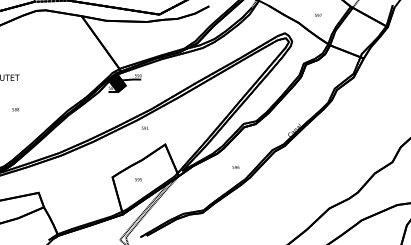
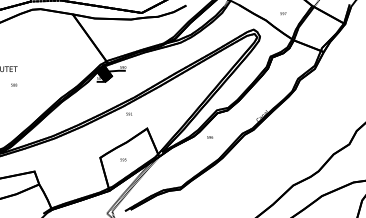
text: (15, 109) -> (13, 84), moved
text: (235, 167) -> (209, 137), moved

